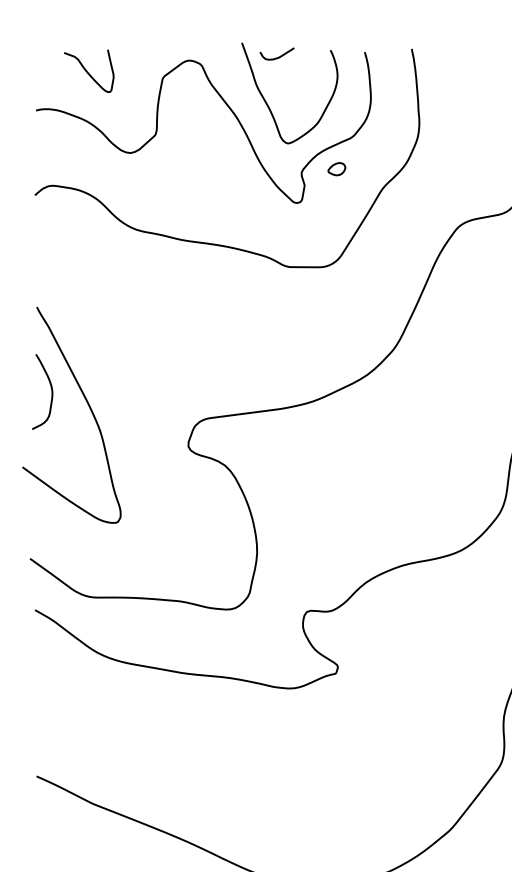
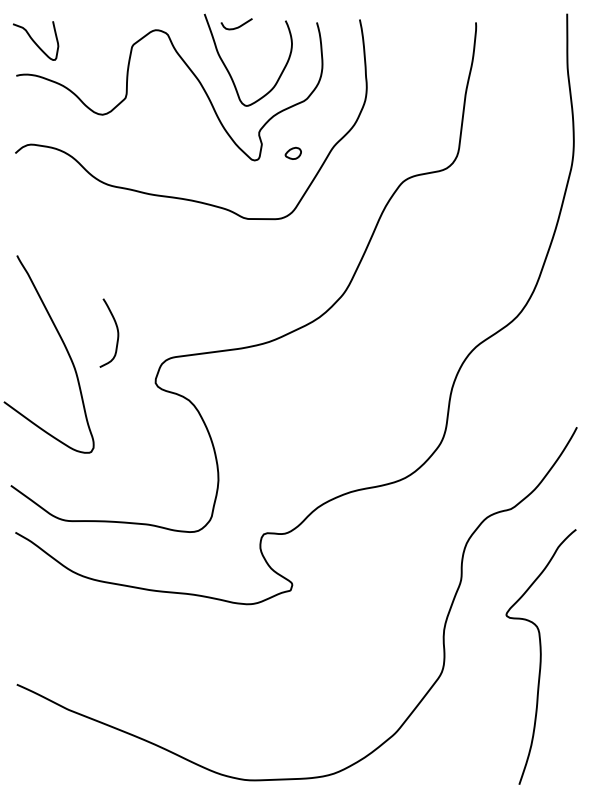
curve: (88, 71) -> (35, 41), moved
part: (335, 168) -> (292, 152), moved
curve: (50, 387) -> (116, 329), moved

